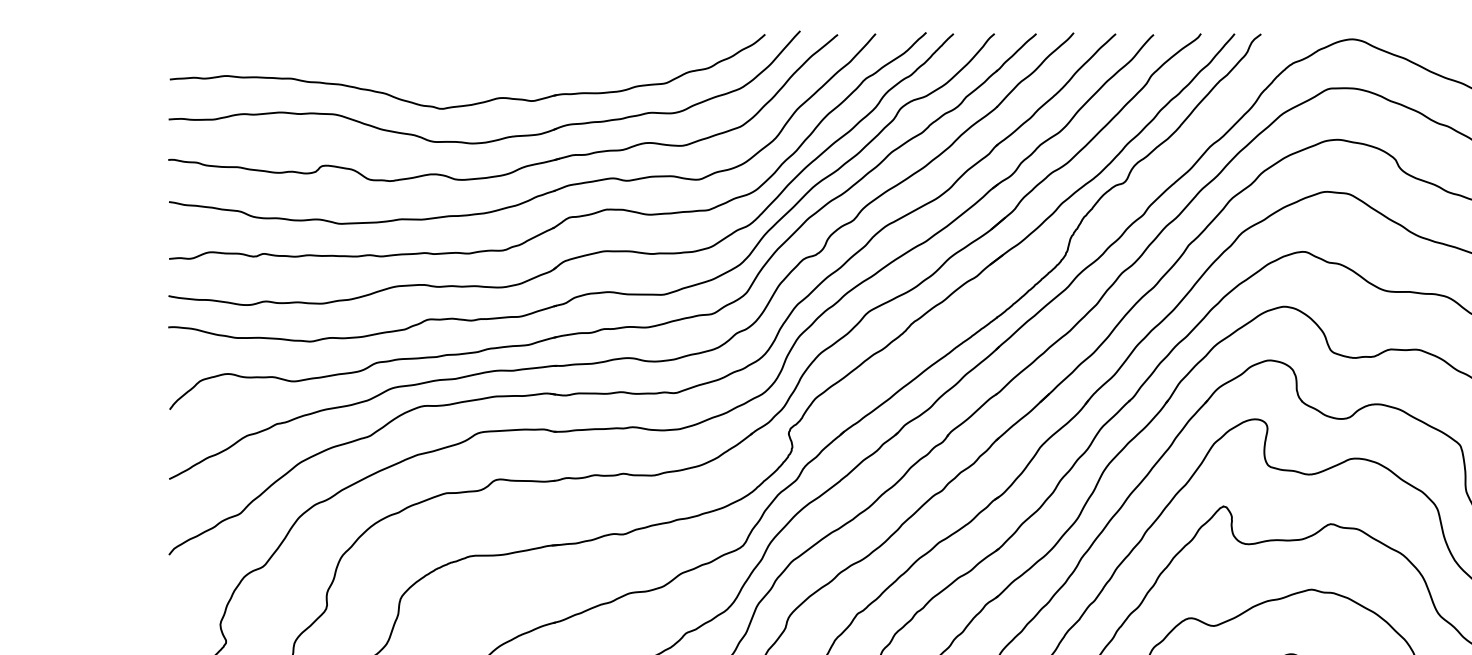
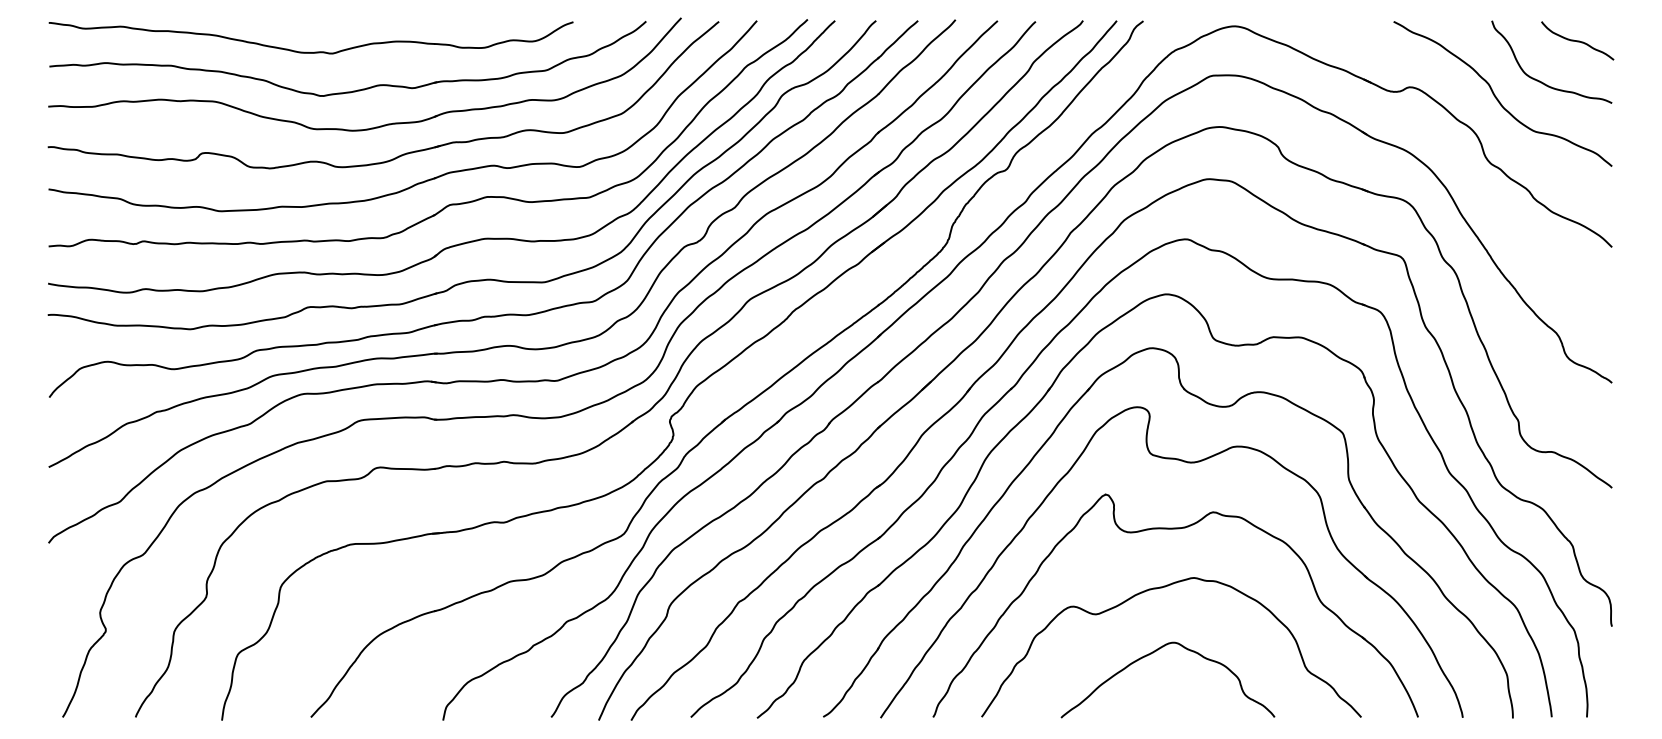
part: (426, 64) -> (306, 51), added

